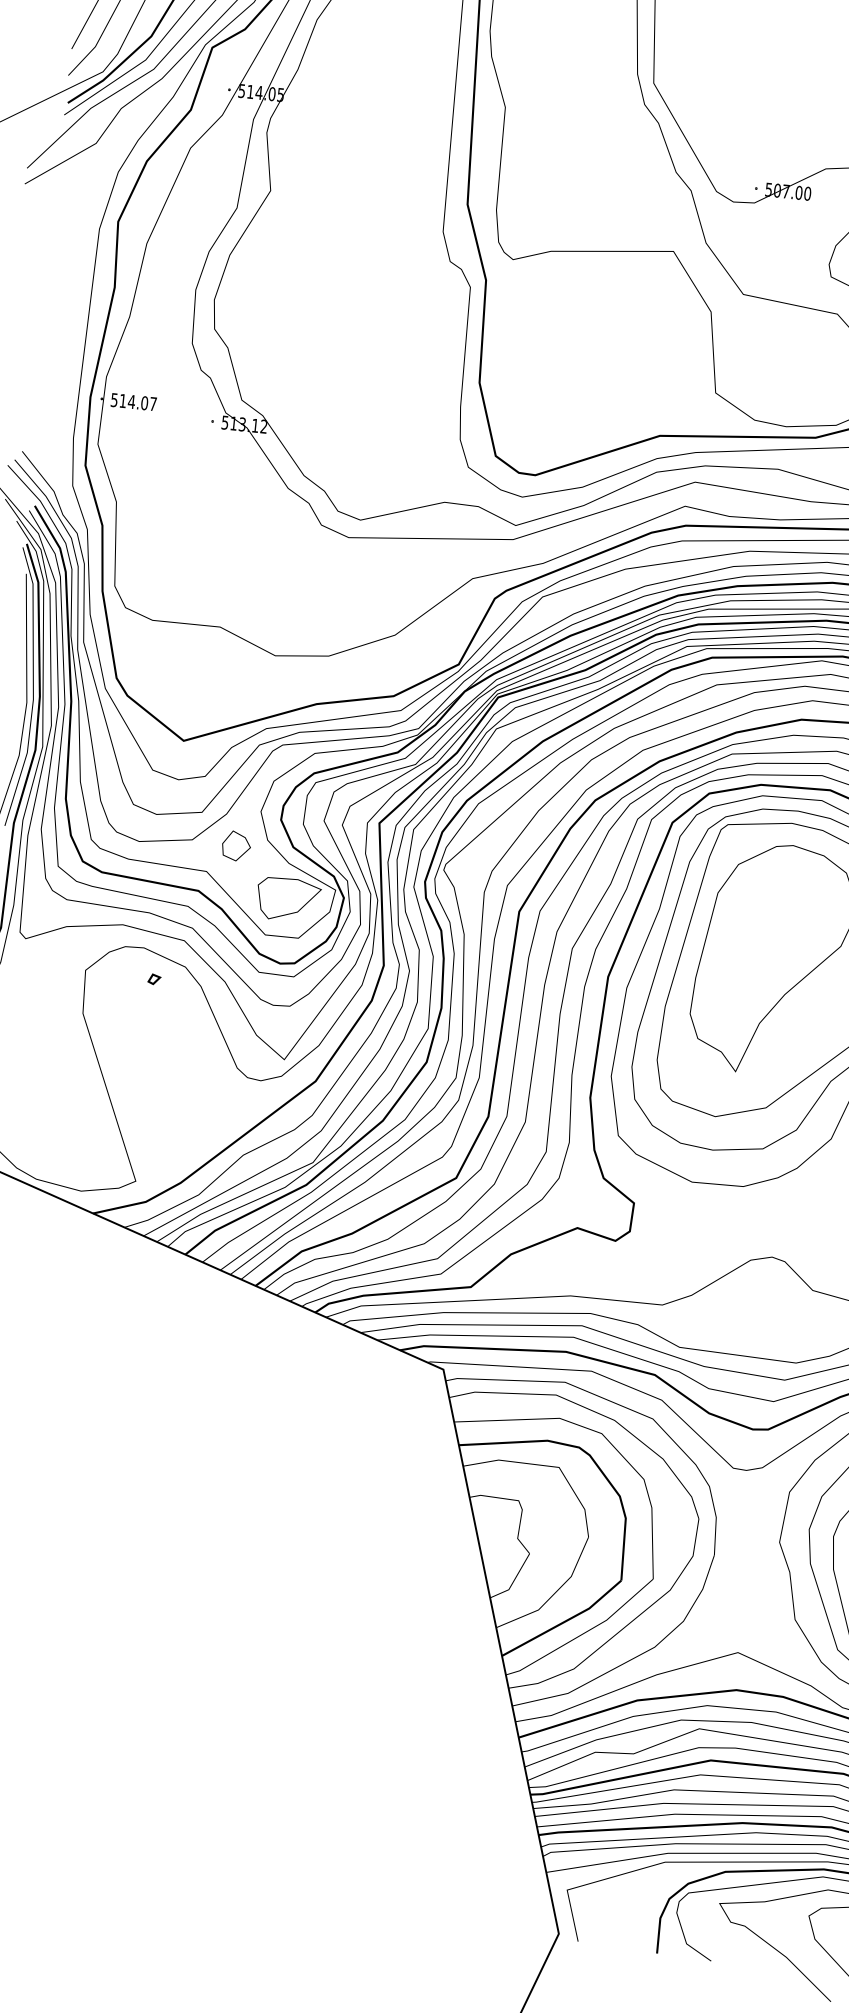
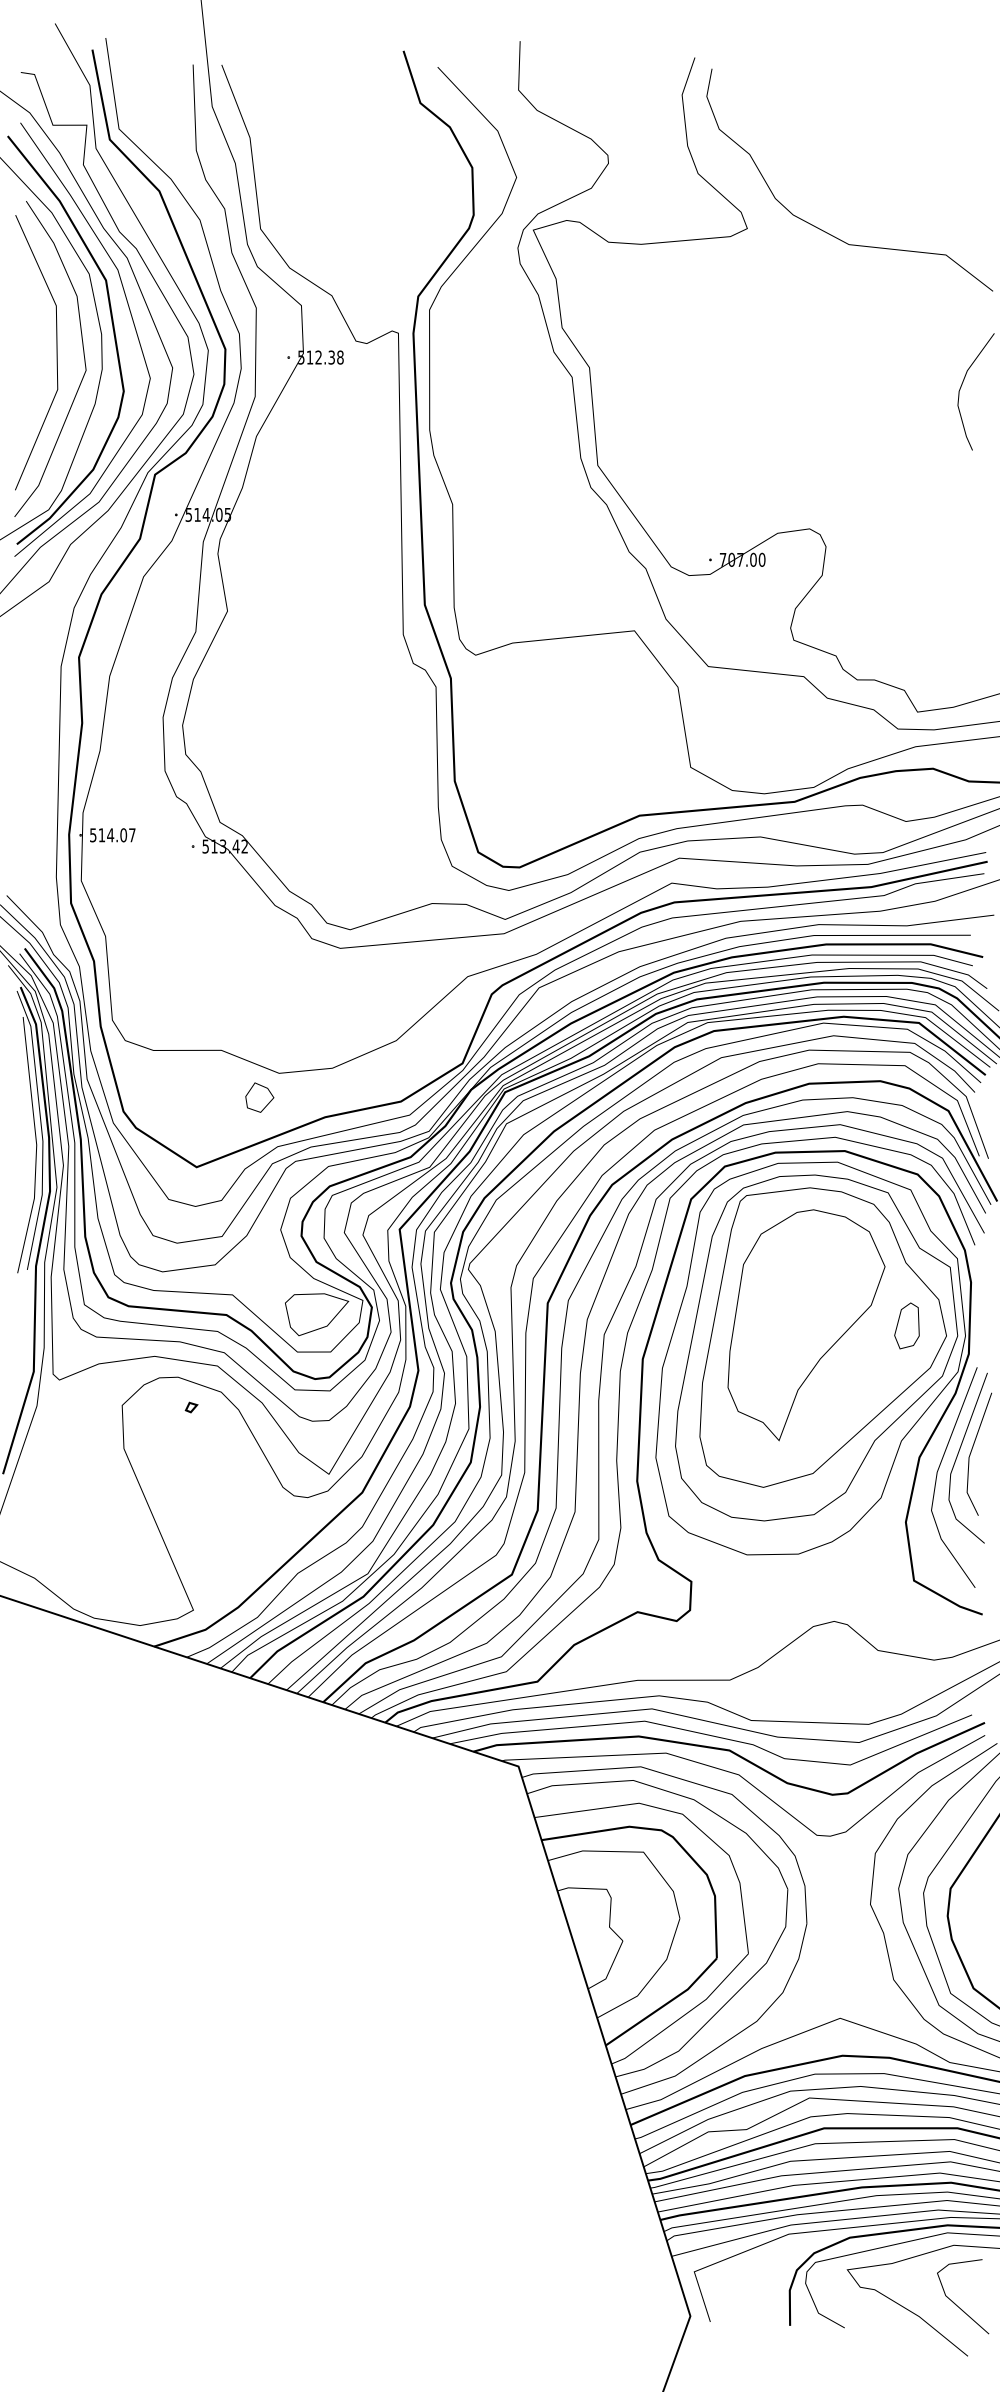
text: (768, 189) -> (722, 559), 507.00 -> 707.00
text: (254, 425) -> (235, 846), 513.12 -> 513.42
part: (236, 845) -> (259, 1097), moved

